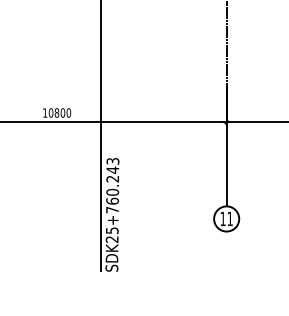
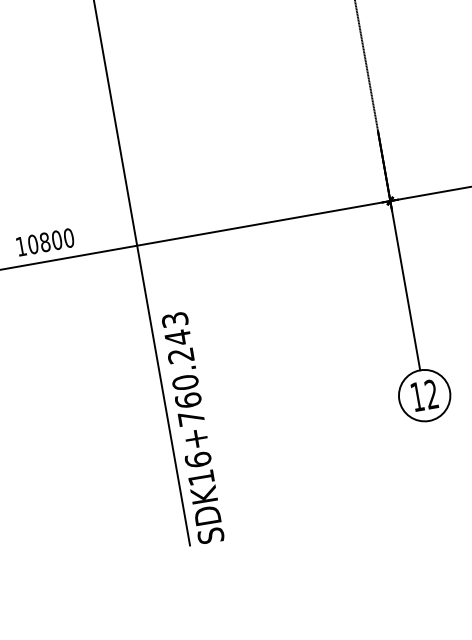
text: (229, 218) -> (430, 393), 11 -> 12
text: (111, 234) -> (198, 467), SDK25+760.243 -> SDK16+760.243

